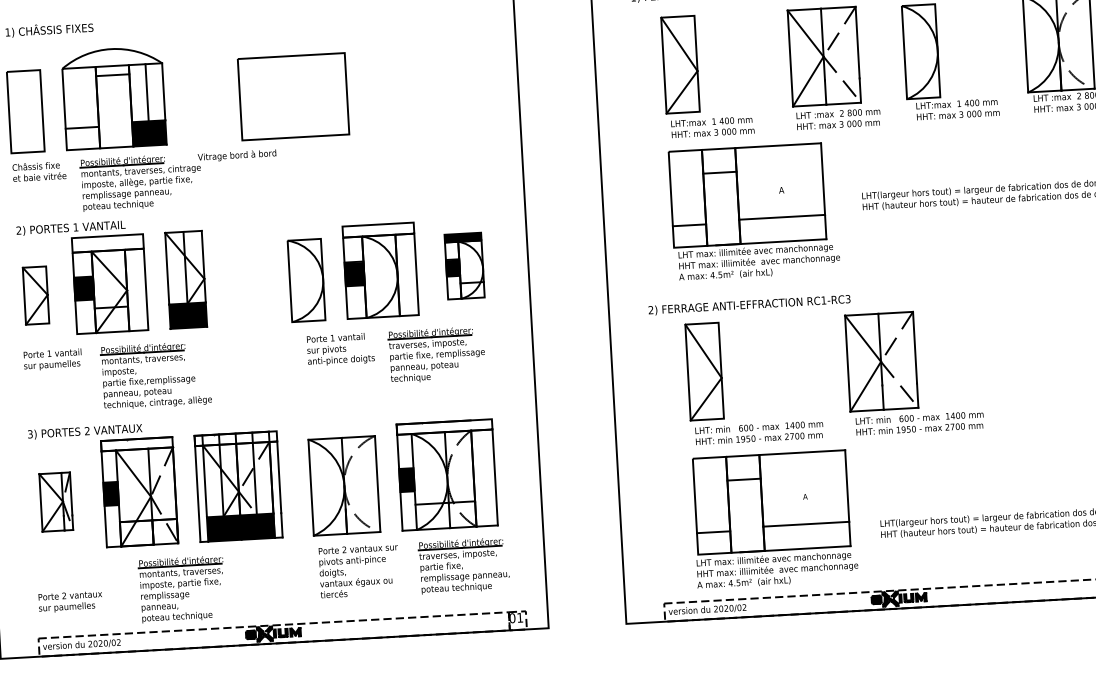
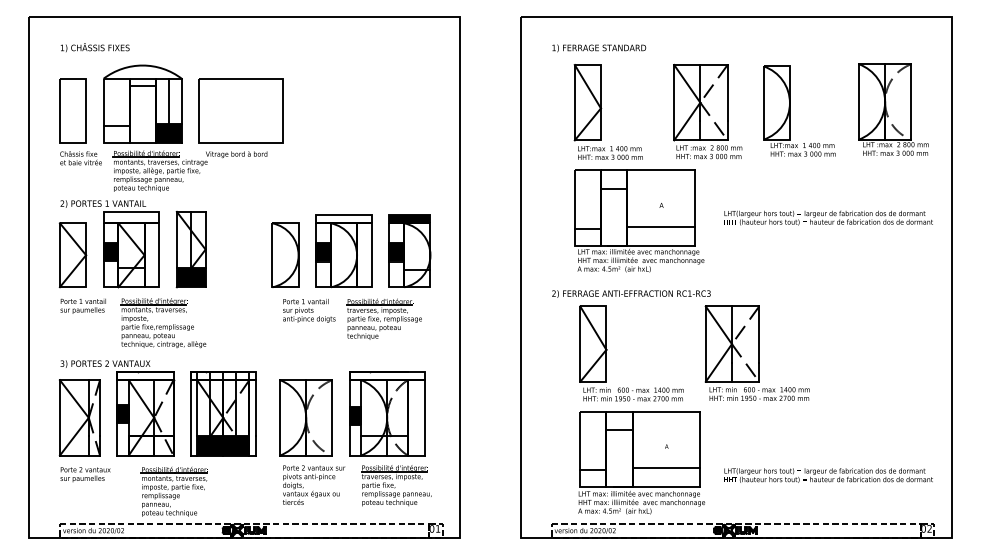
part: (292, 96) -> (240, 110), moved
part: (463, 265) -> (409, 250), size x1.43
part: (35, 295) -> (72, 255), size x1.43
part: (55, 501) -> (79, 417), size x1.67
text: (70, 601) -> (85, 474), moved

